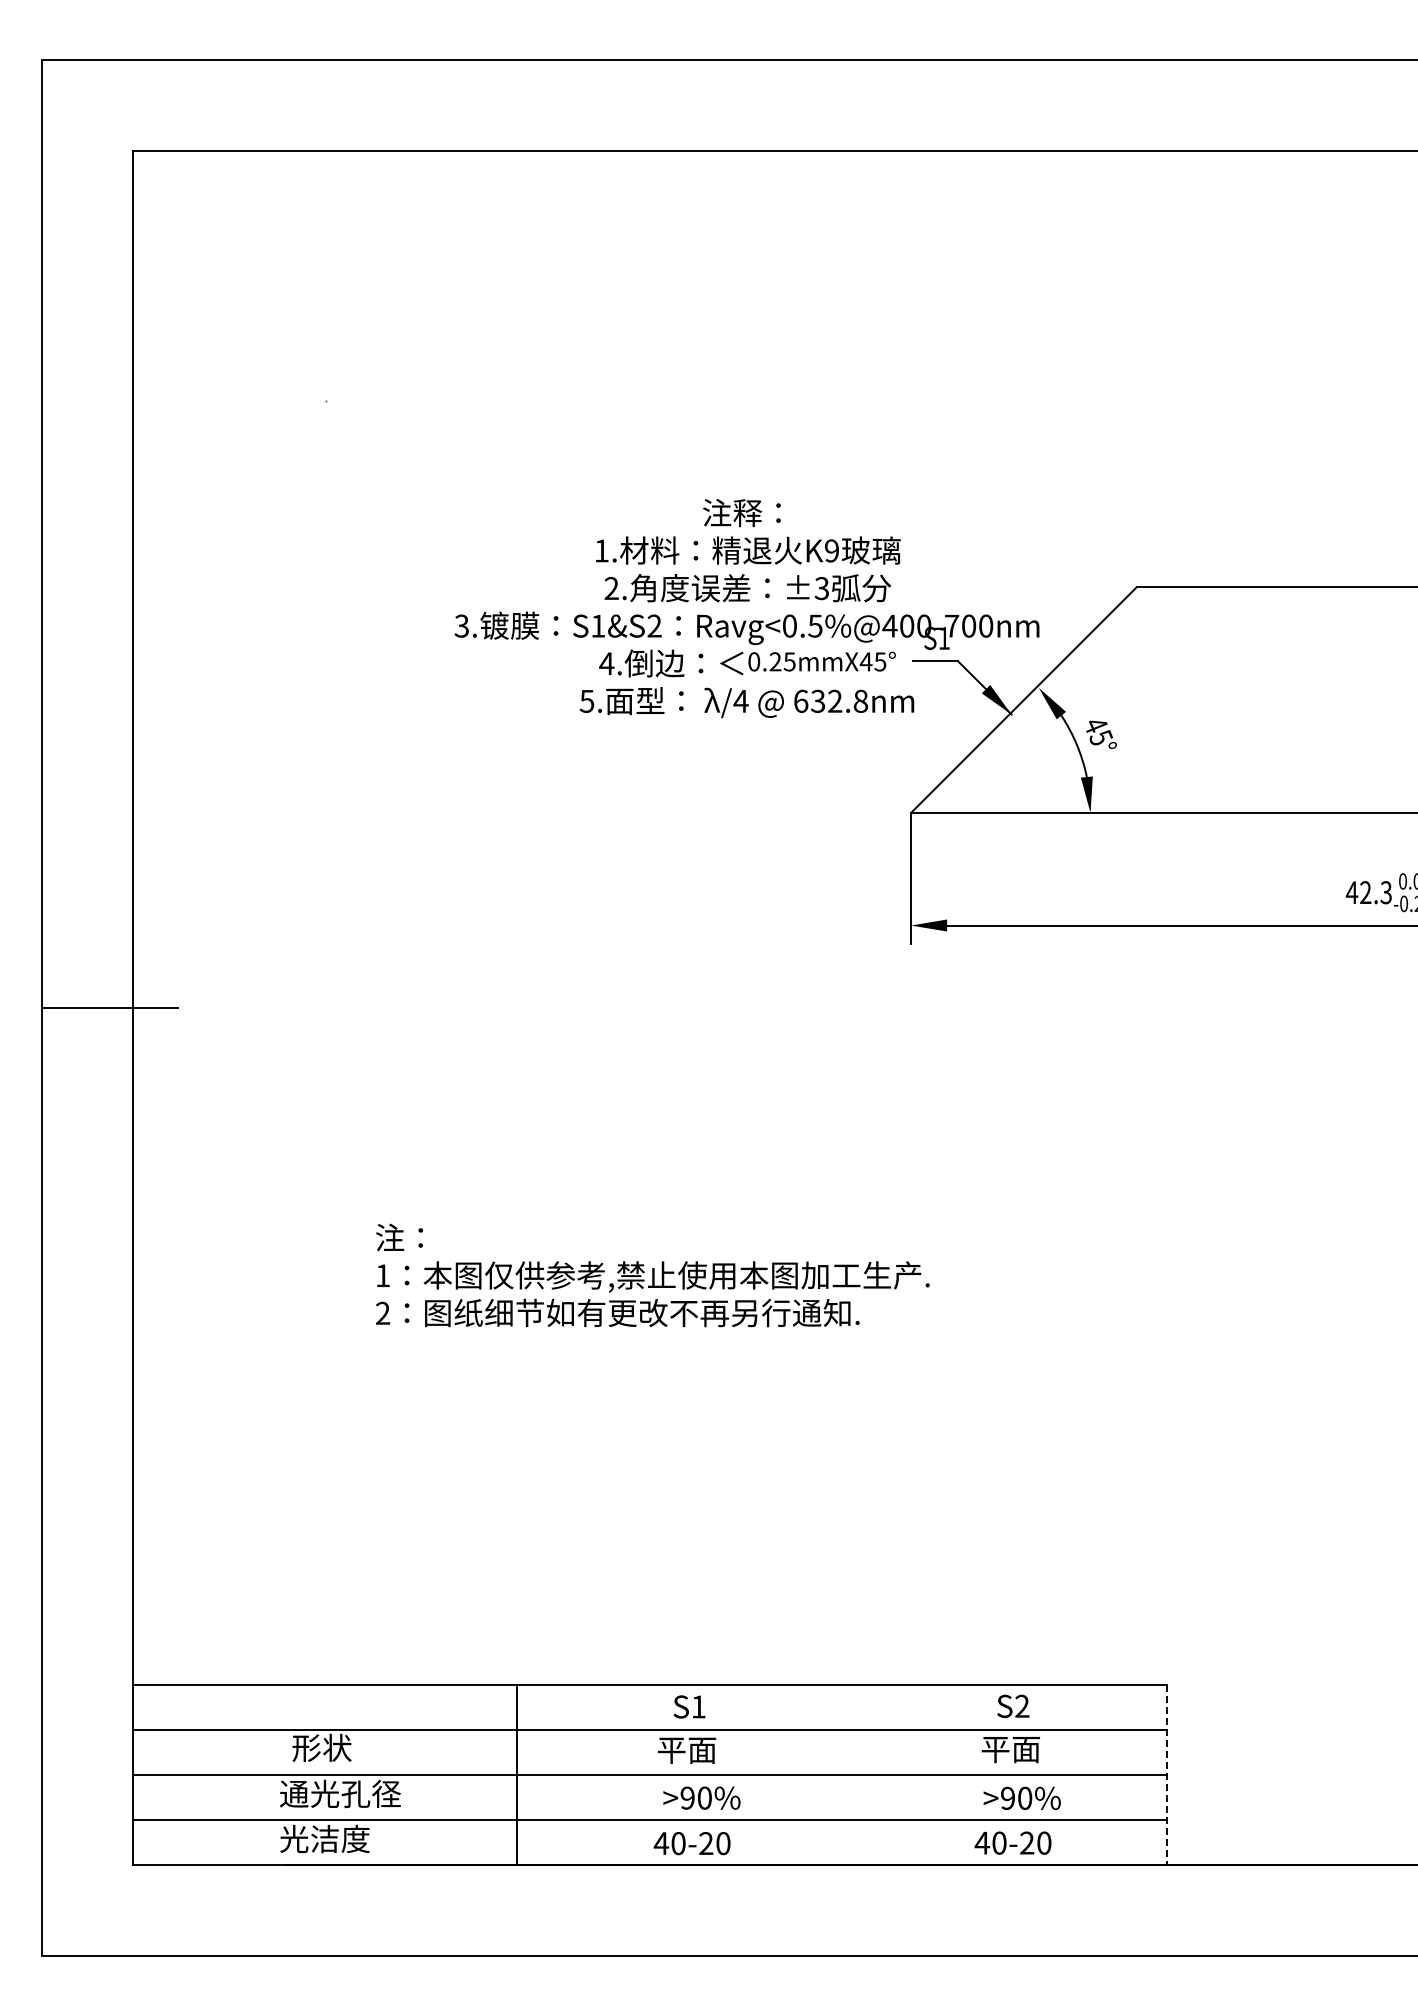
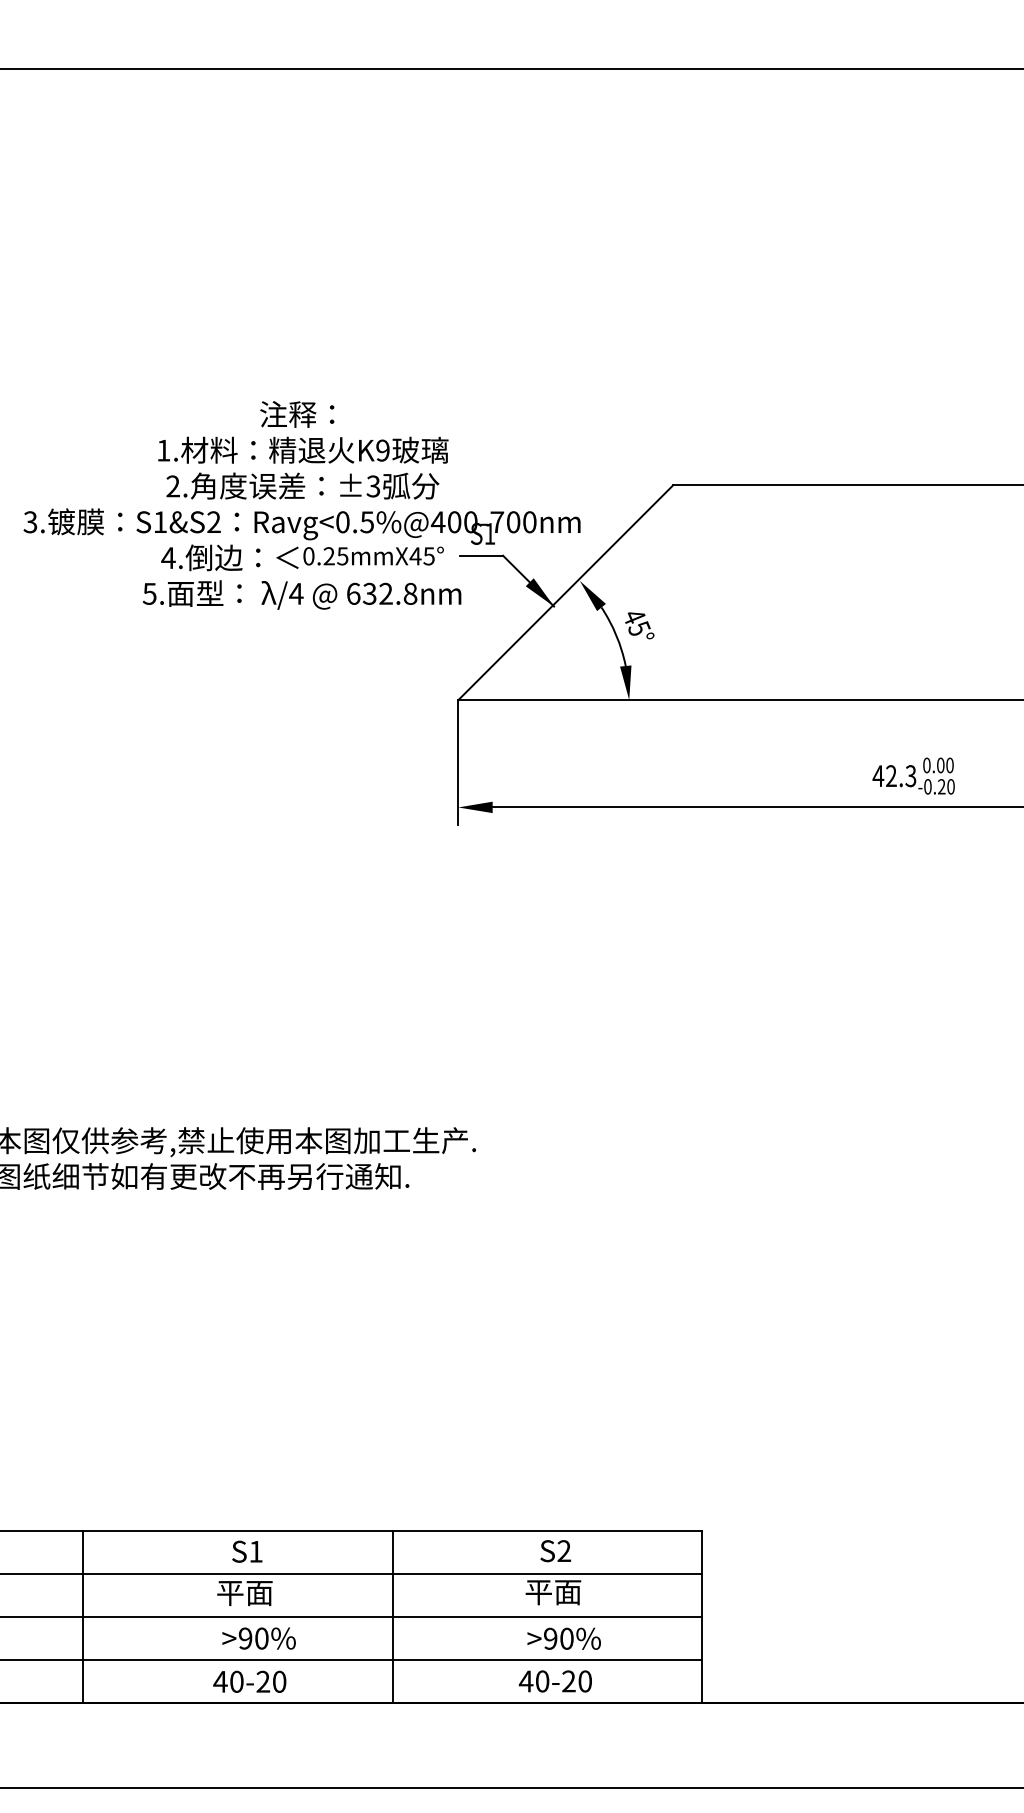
line: (842, 1774) -> (393, 1616), added
line: (1167, 1775) -> (702, 1617), dashed -> solid

